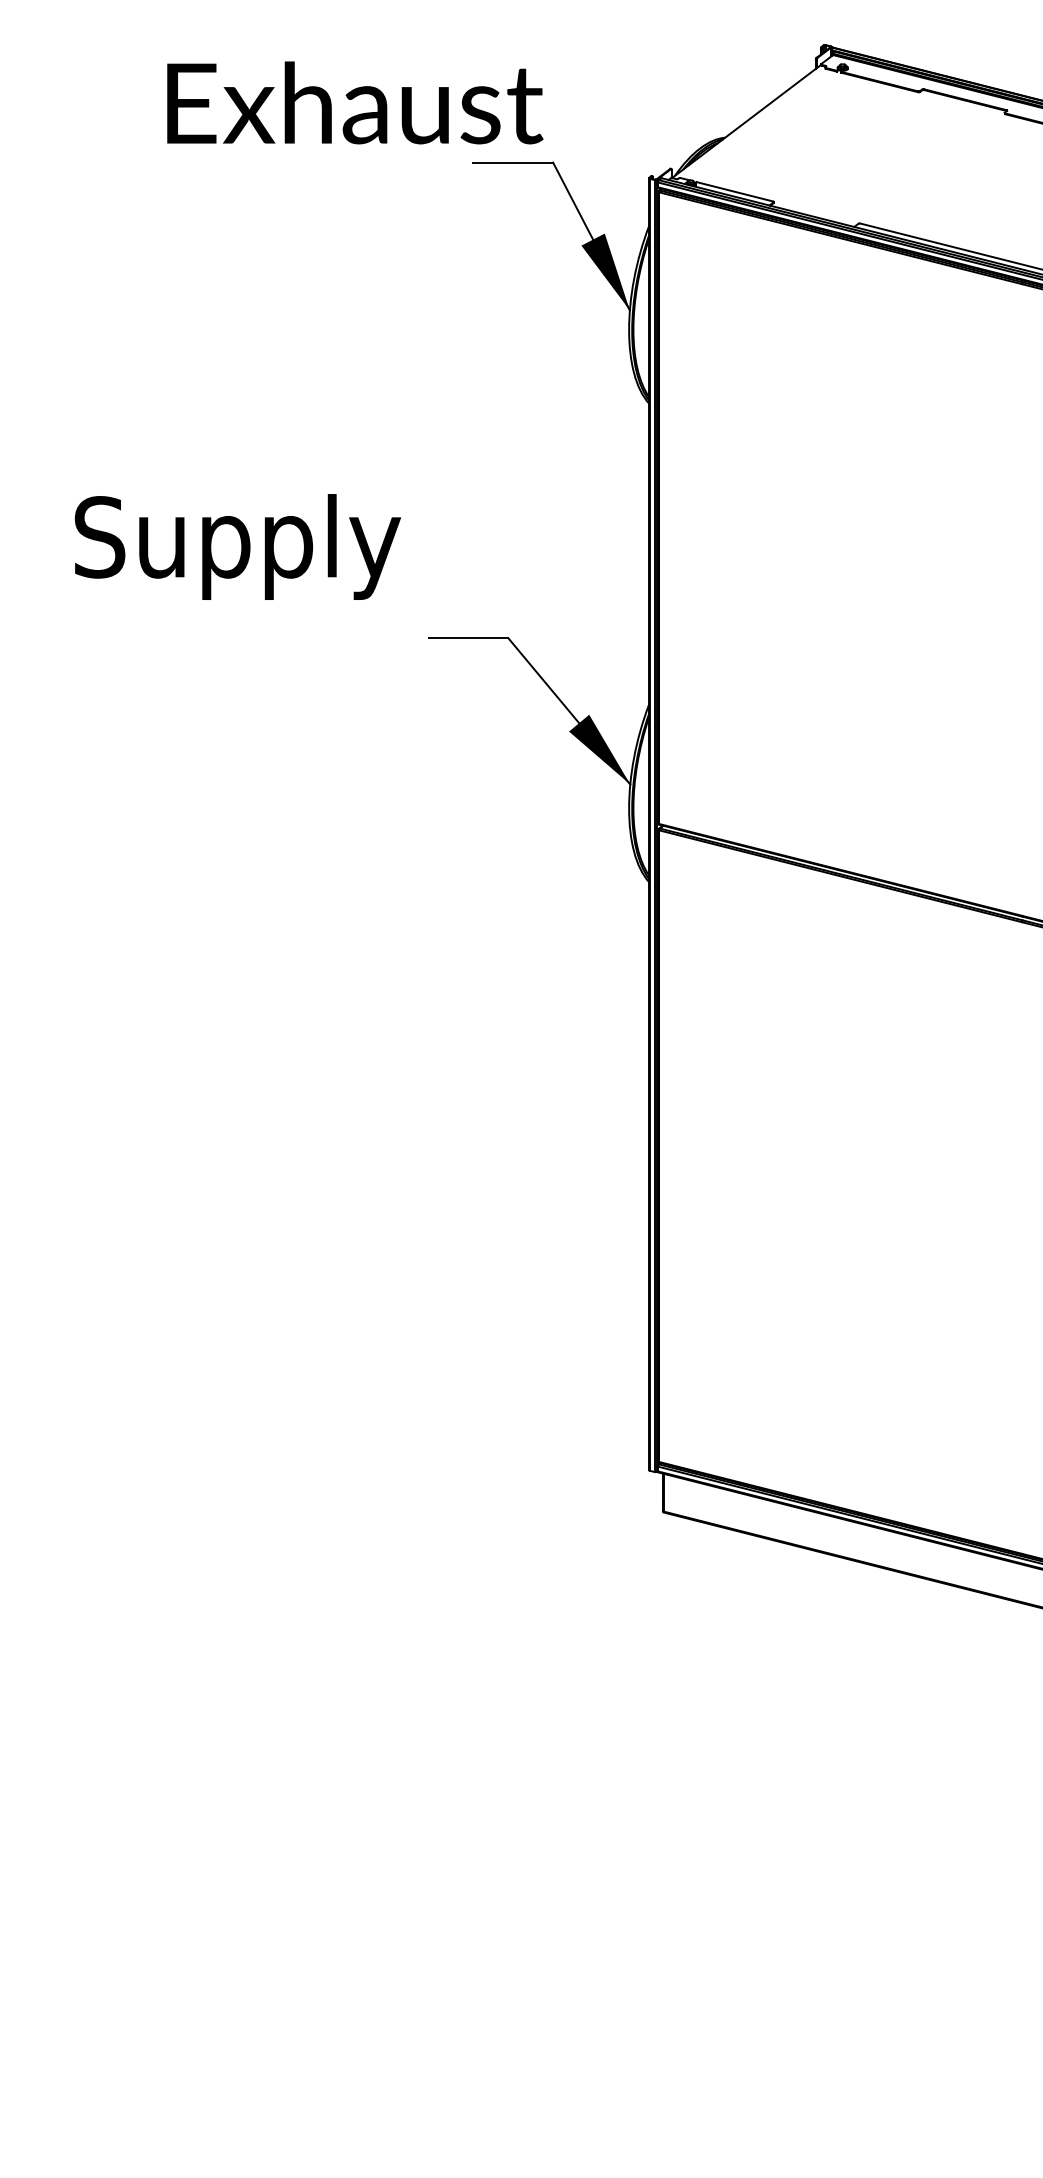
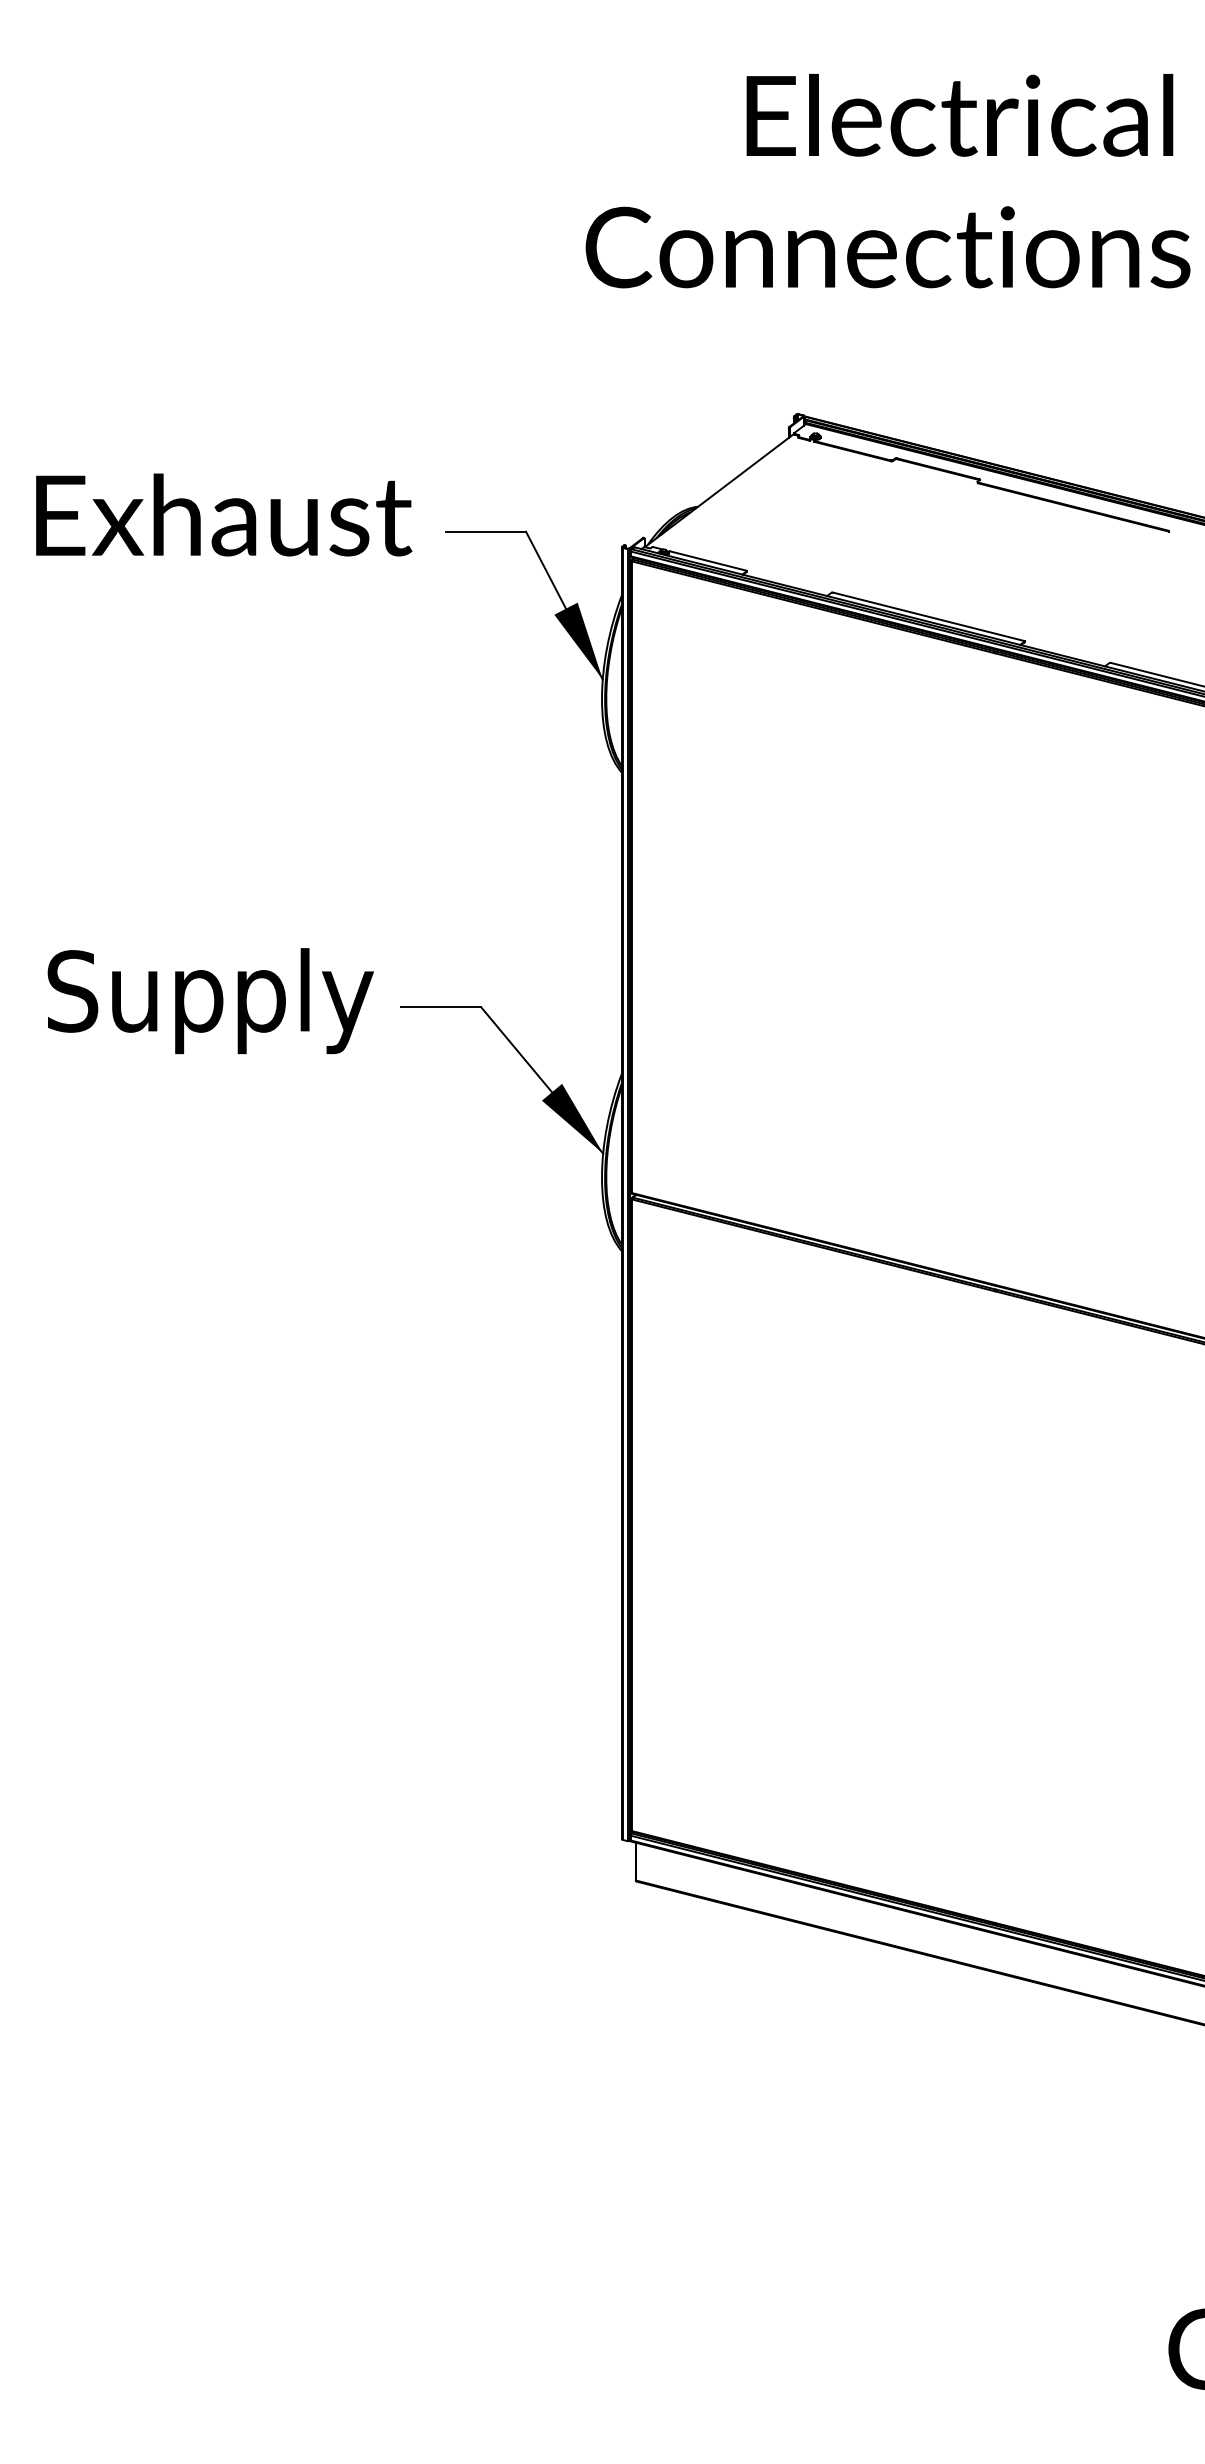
text: (355, 102) -> (224, 514), moved
text: (237, 547) -> (210, 1001), moved

